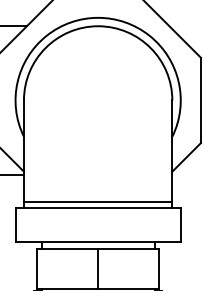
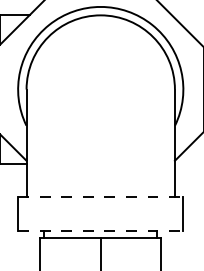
line: (97, 201) -> (100, 190), removed
line: (98, 208) -> (101, 197), solid -> dashed
line: (98, 242) -> (101, 231), solid -> dashed

